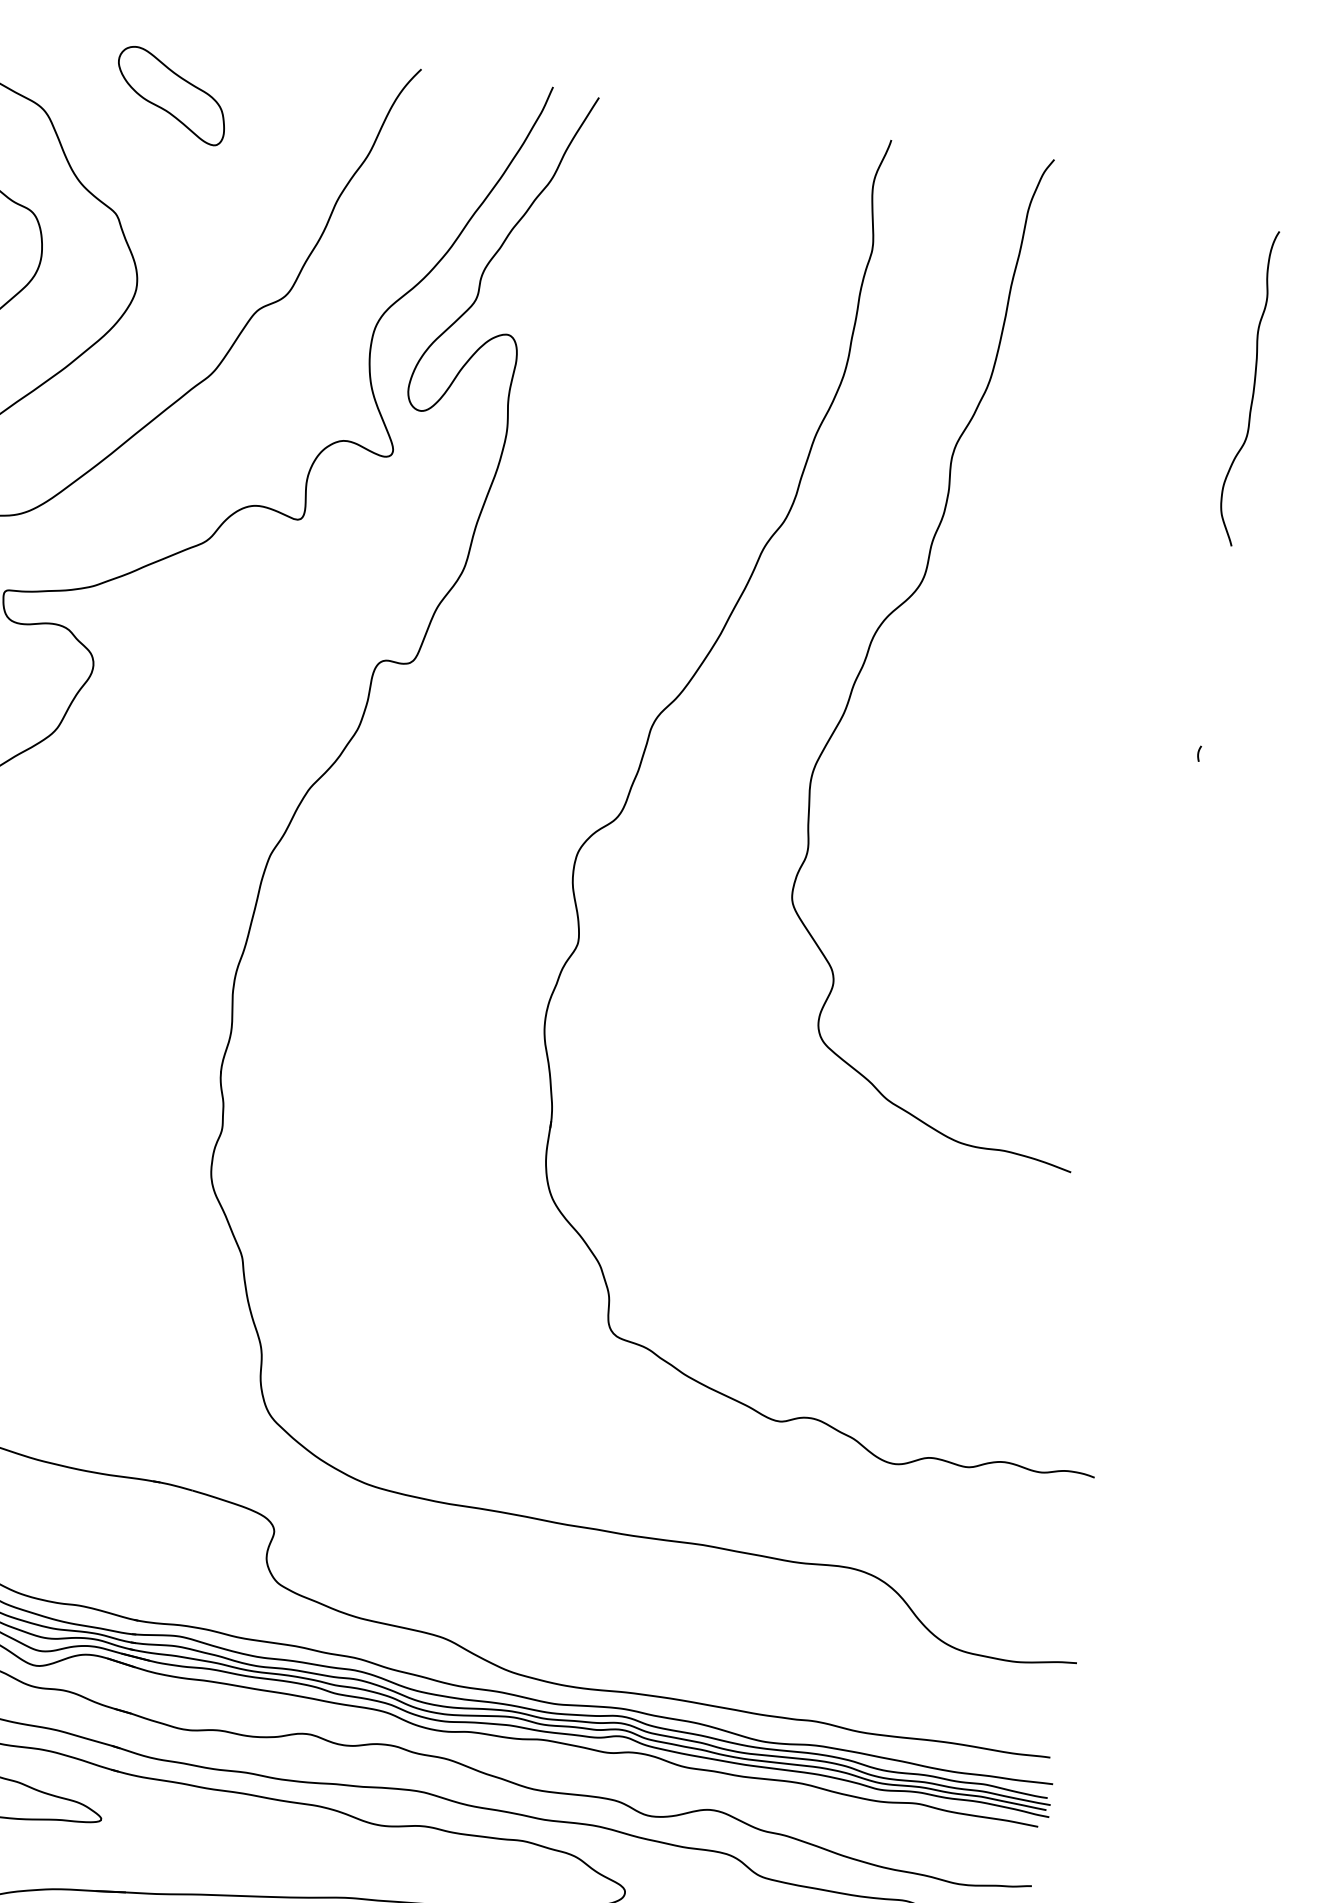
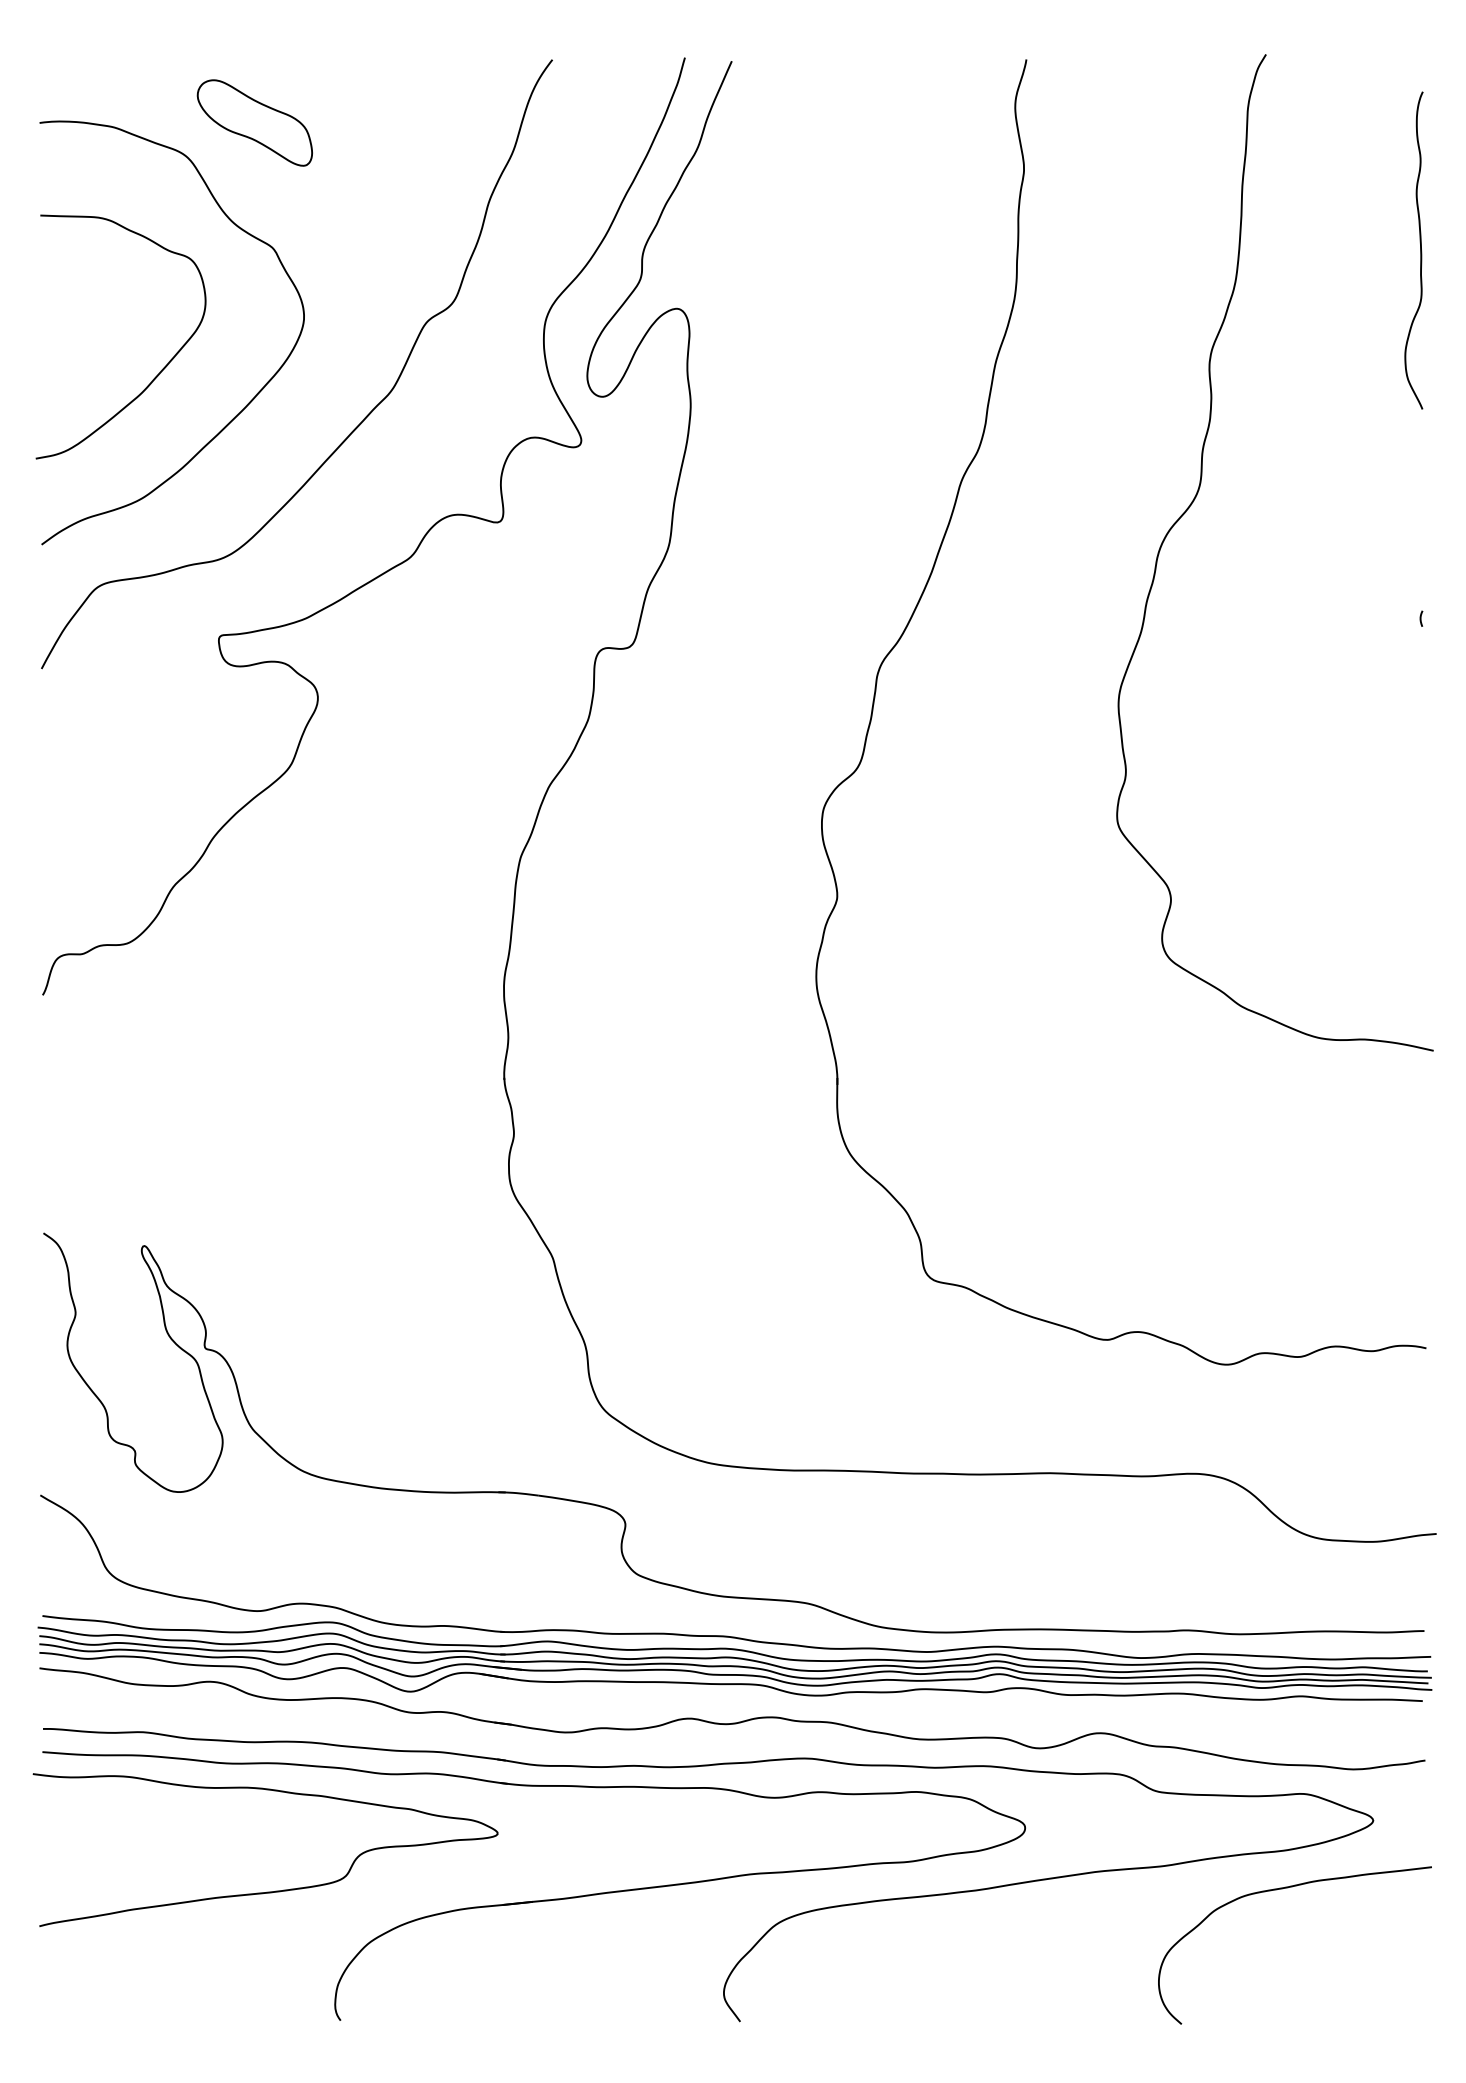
part: (171, 95) -> (254, 122), moved
curve: (913, 594) -> (1192, 504), moved

